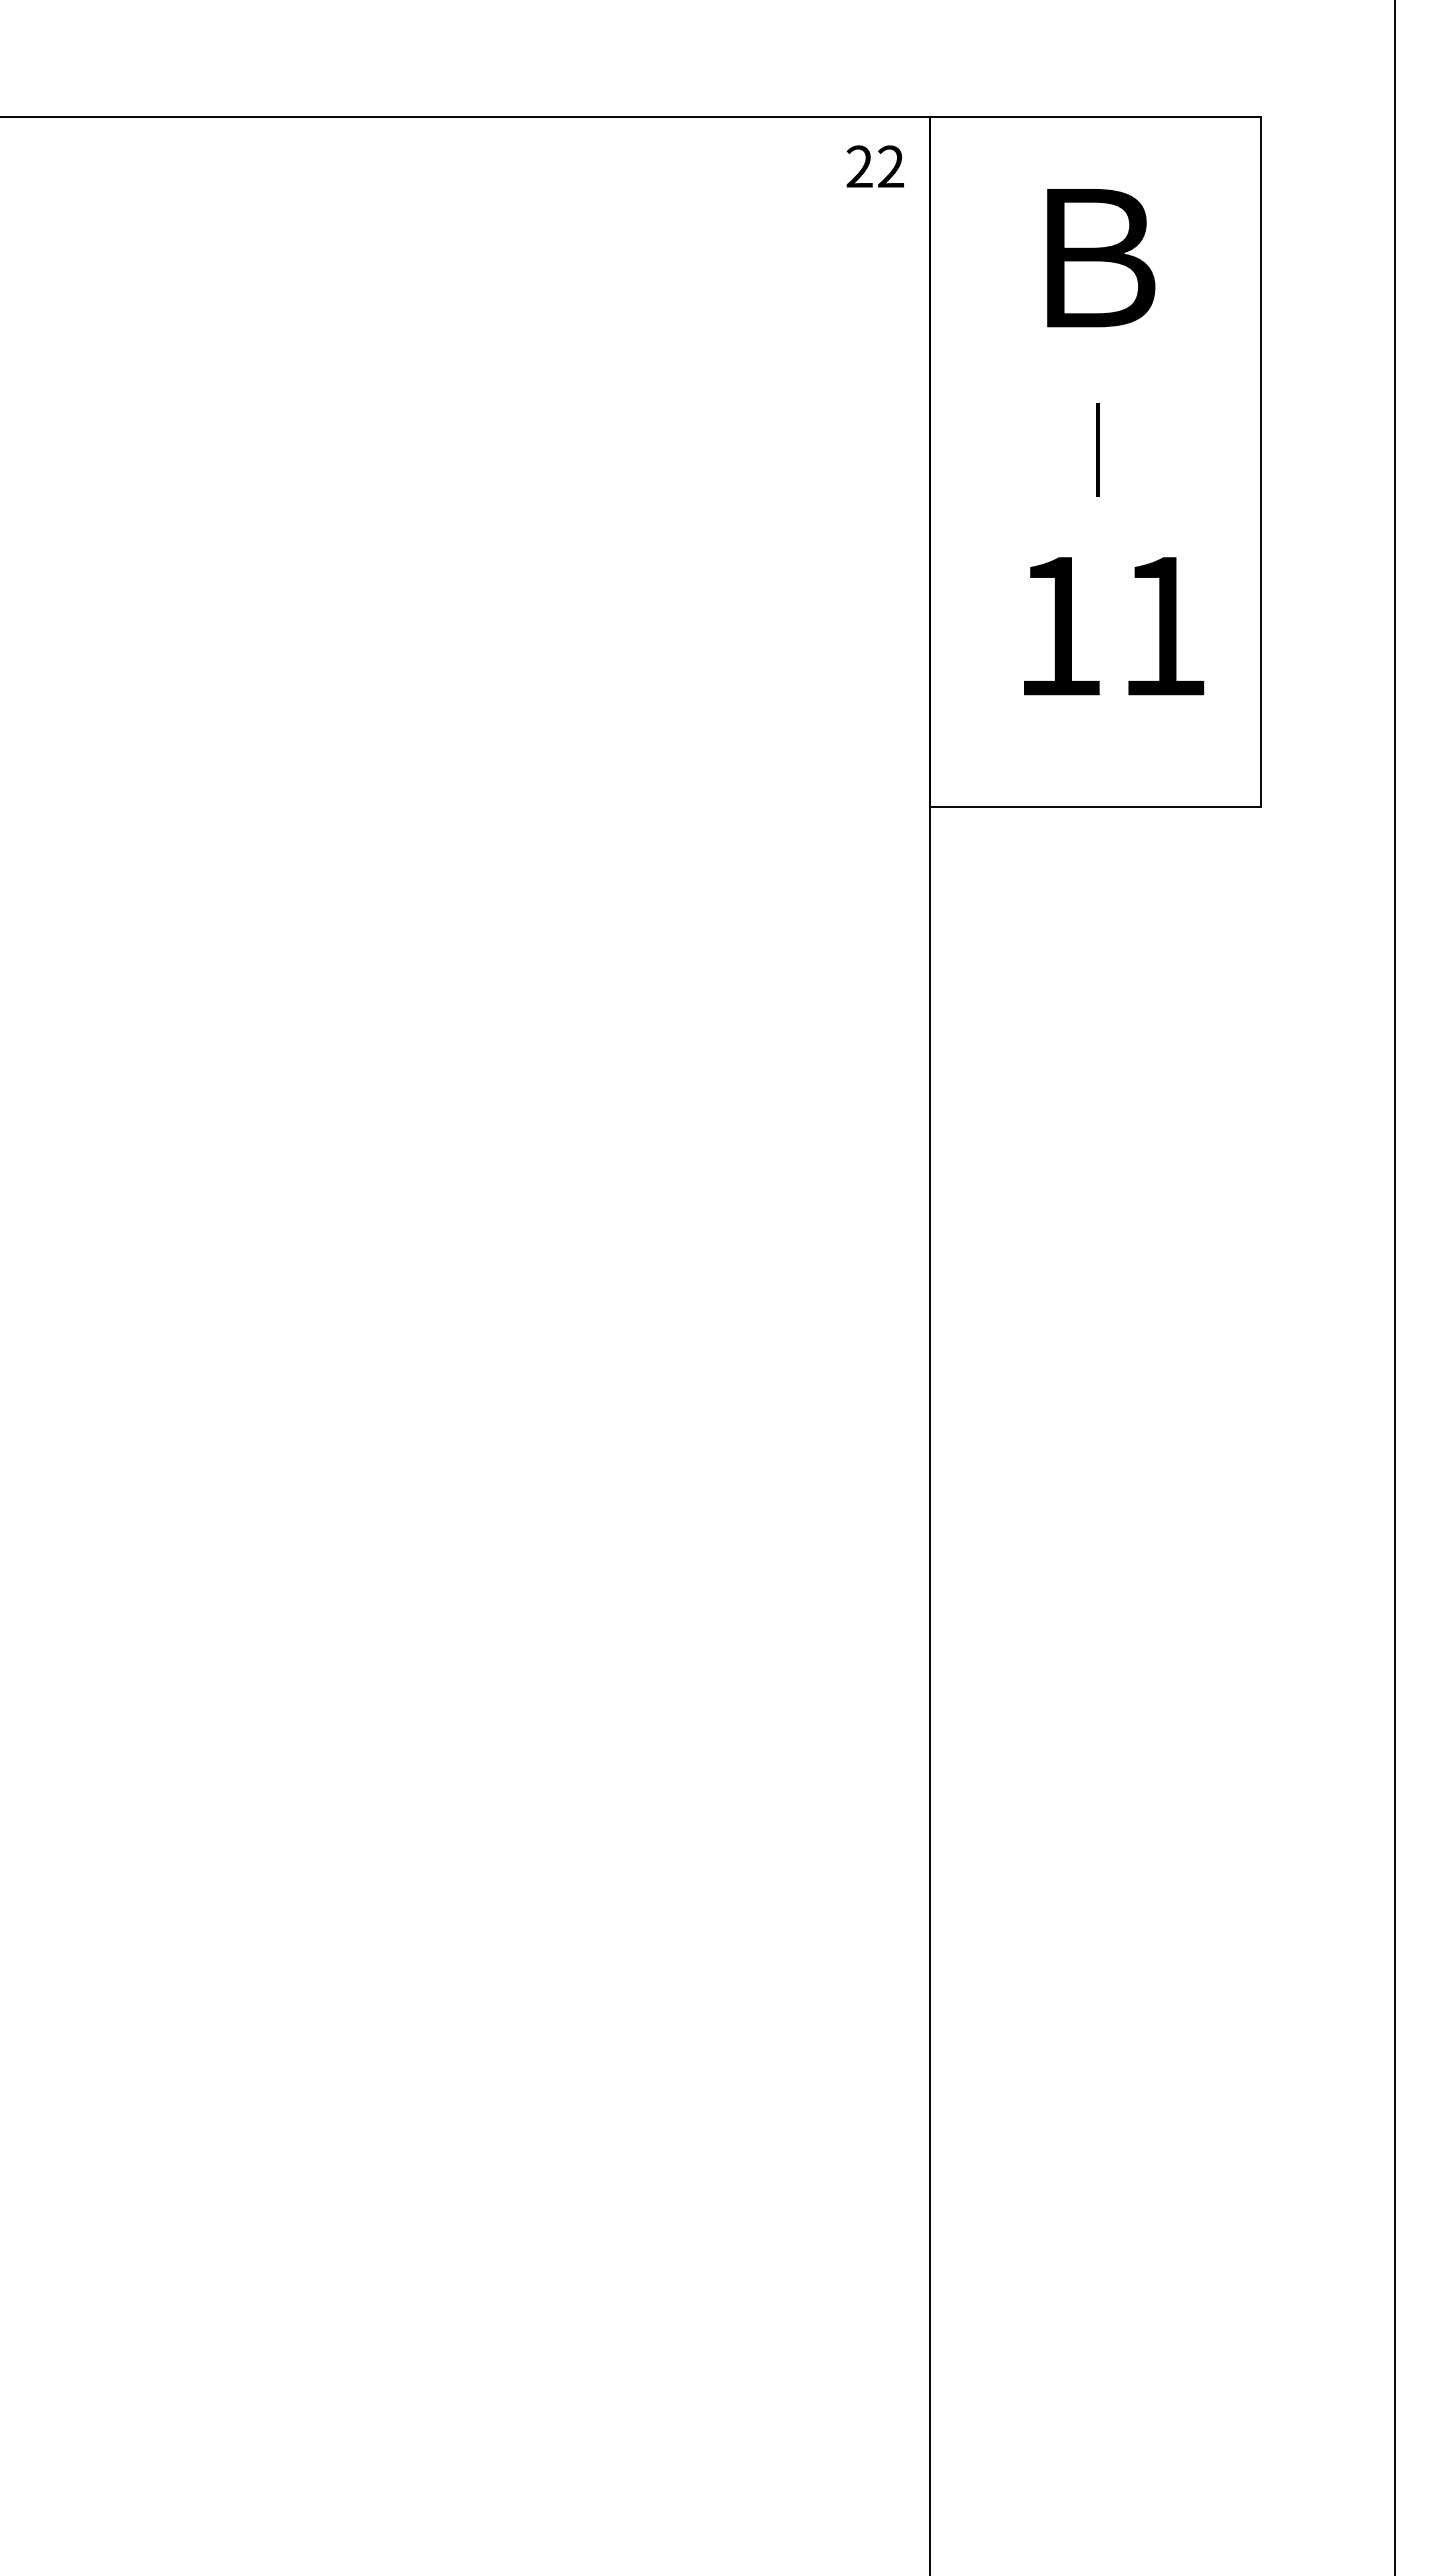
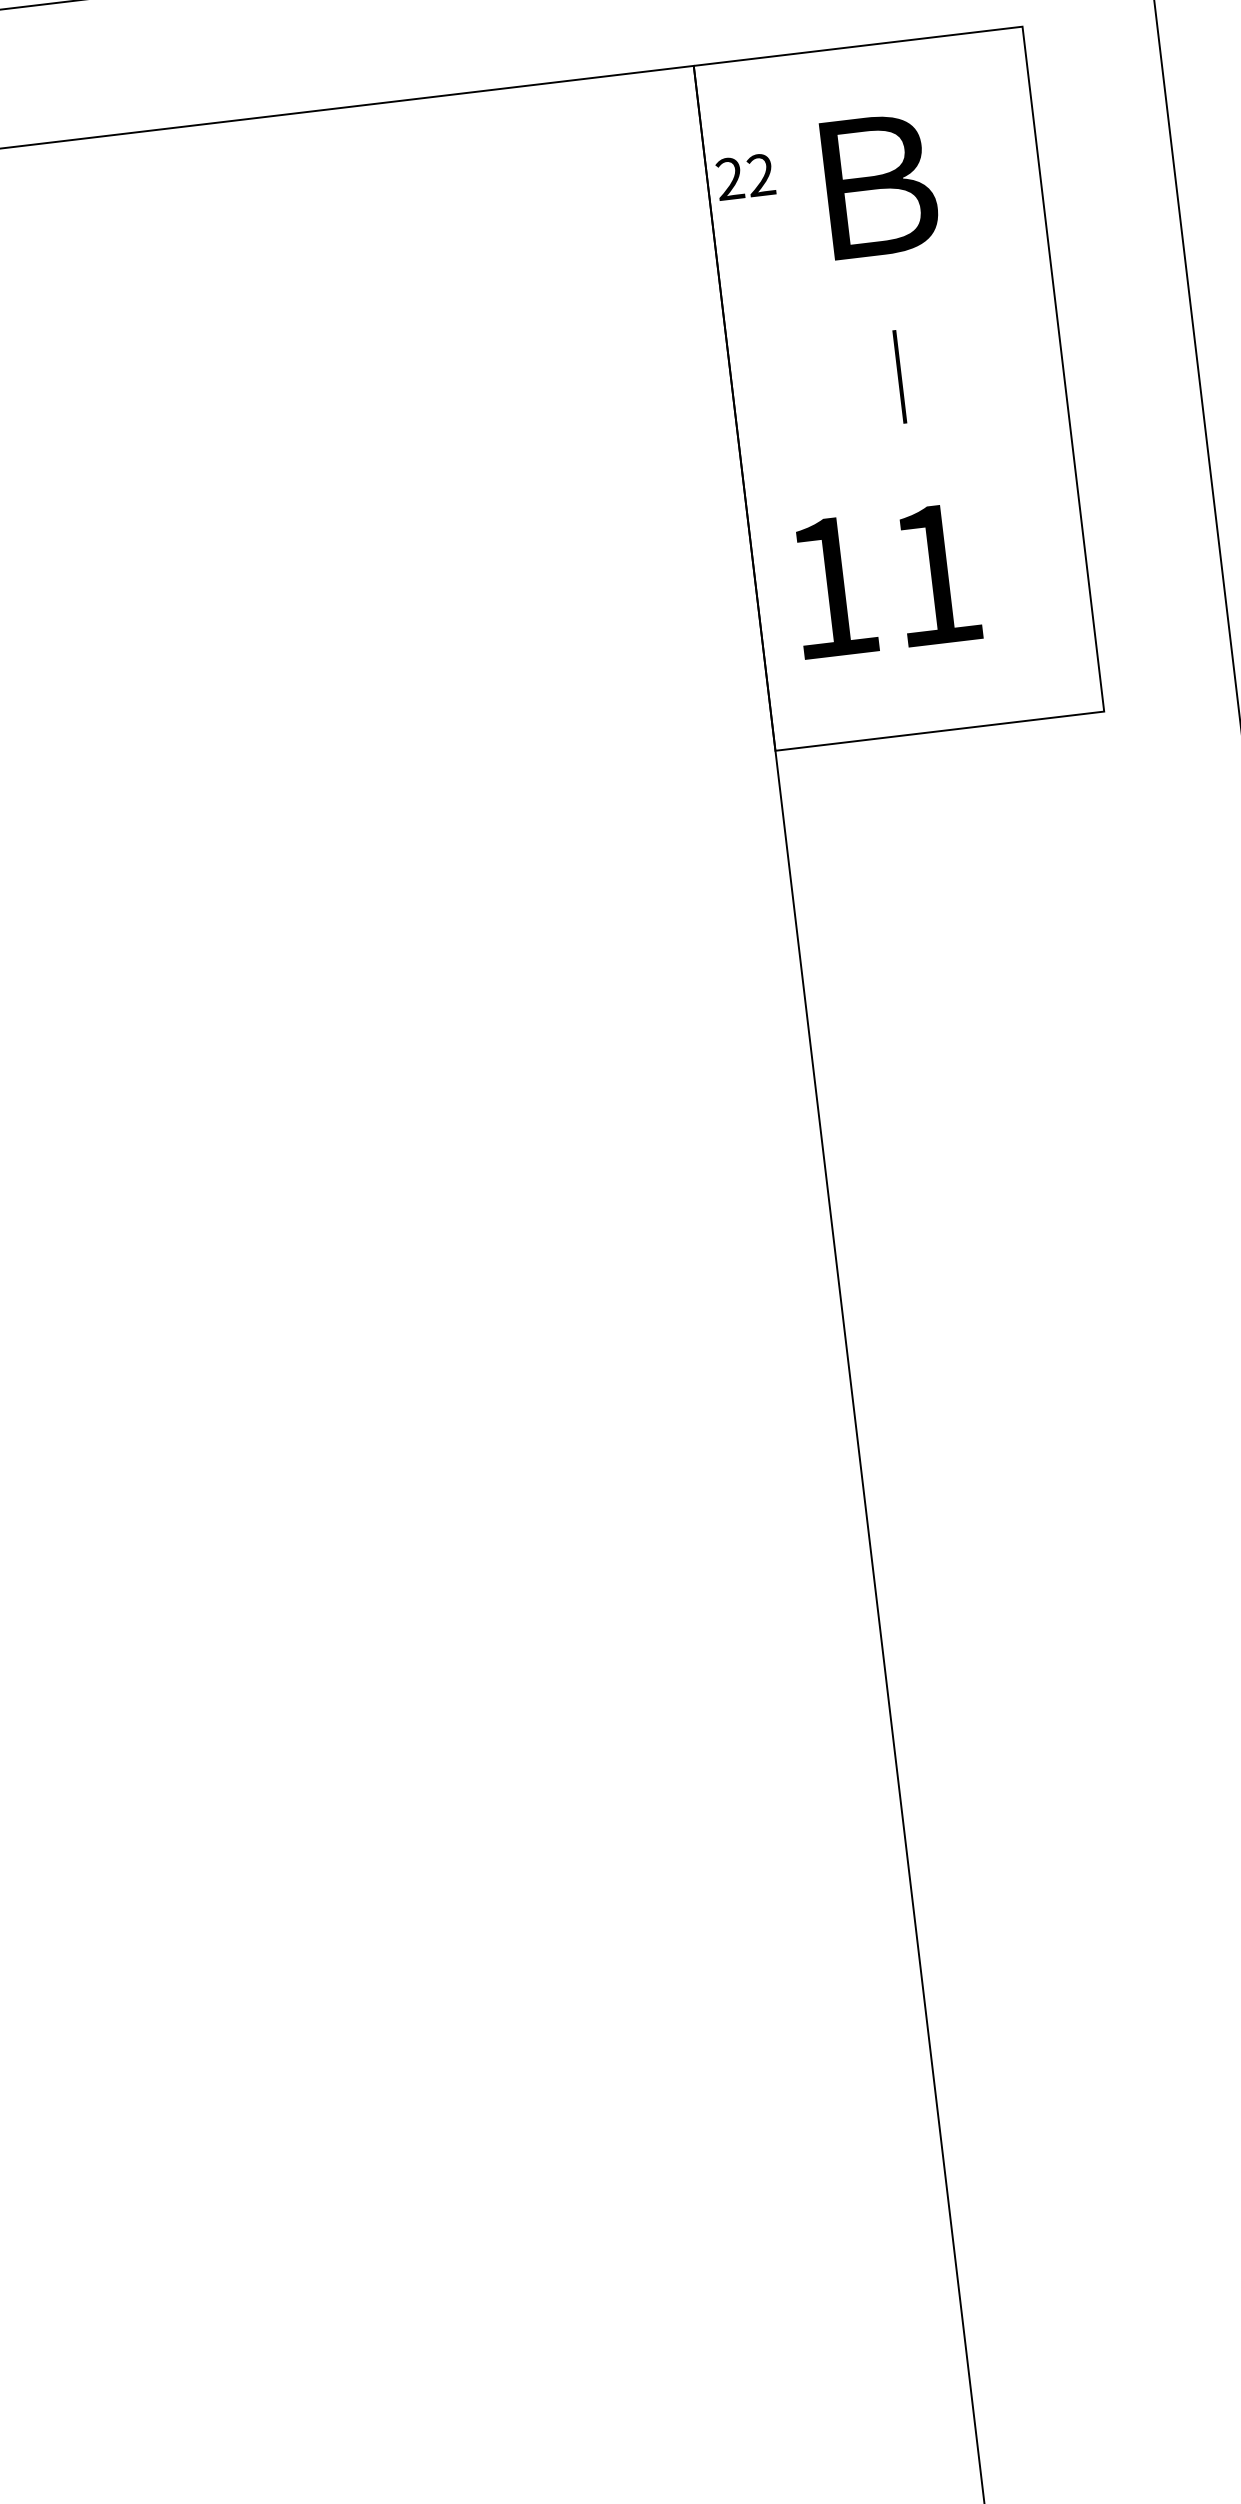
text: (874, 166) -> (744, 176), moved
text: (1114, 626) -> (886, 581), moved

